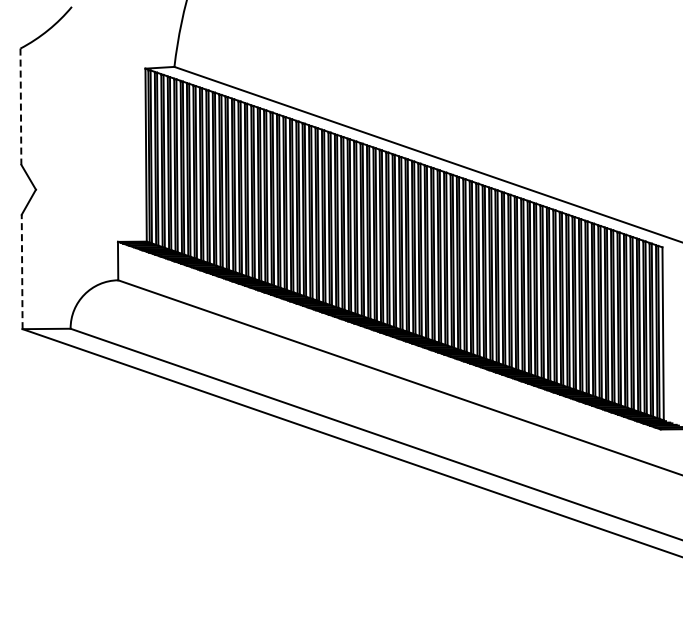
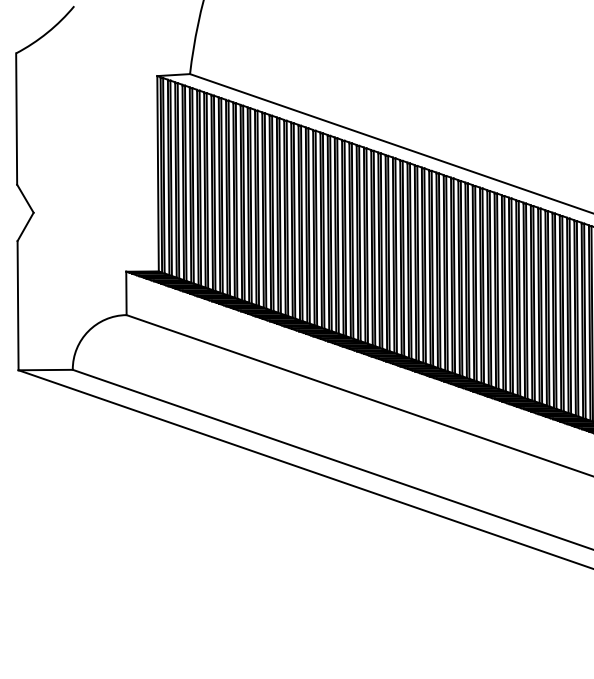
line: (20, 107) -> (16, 119), dashed -> solid
line: (22, 271) -> (18, 305), dashed -> solid

